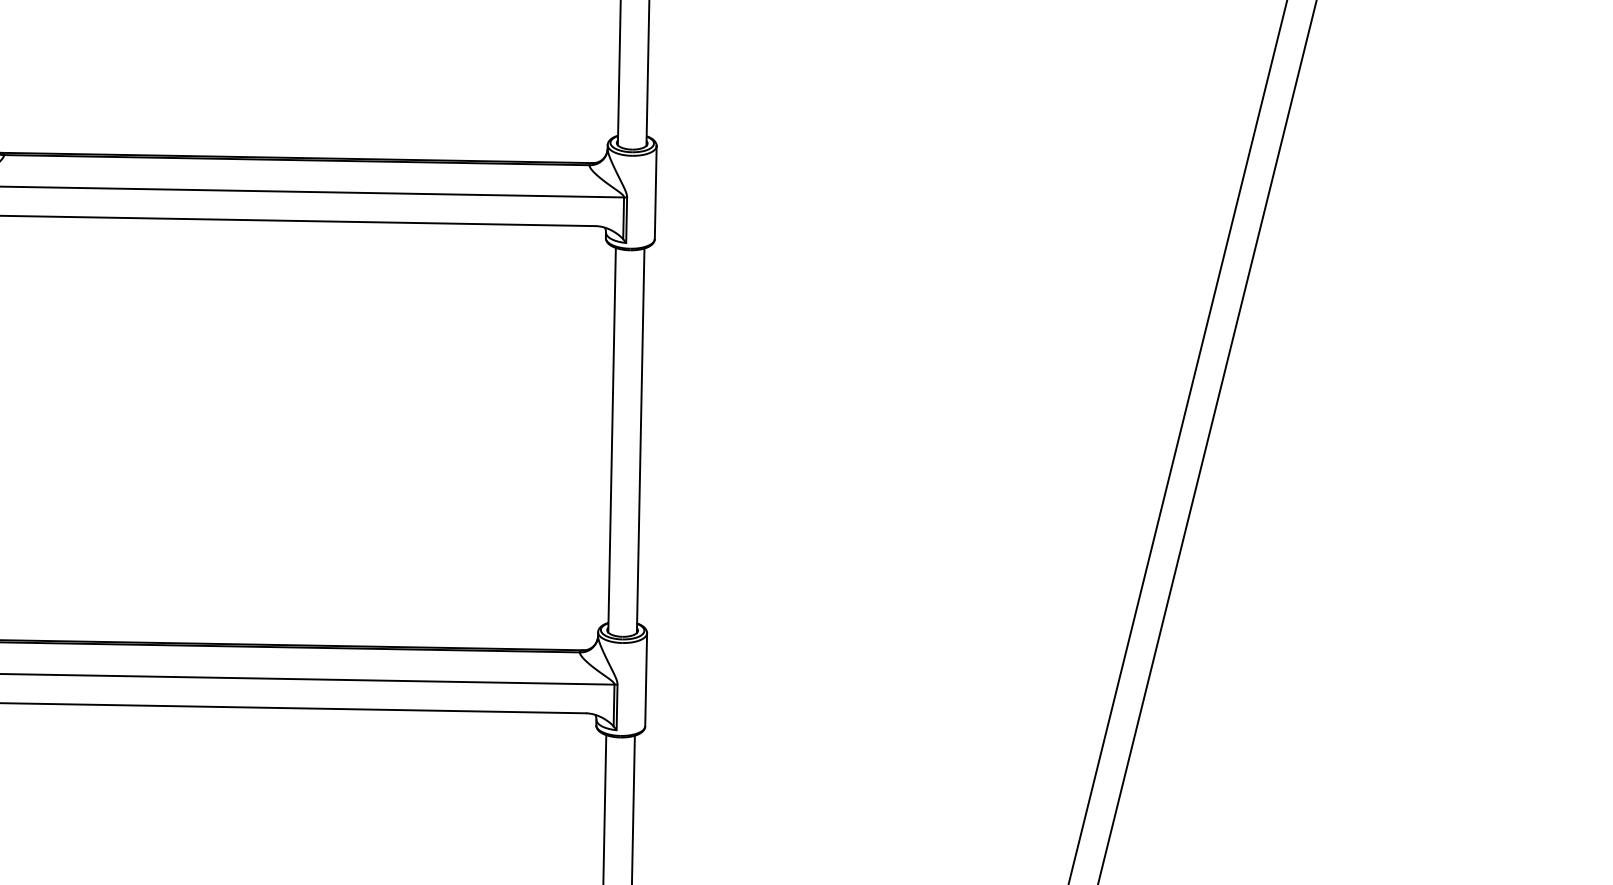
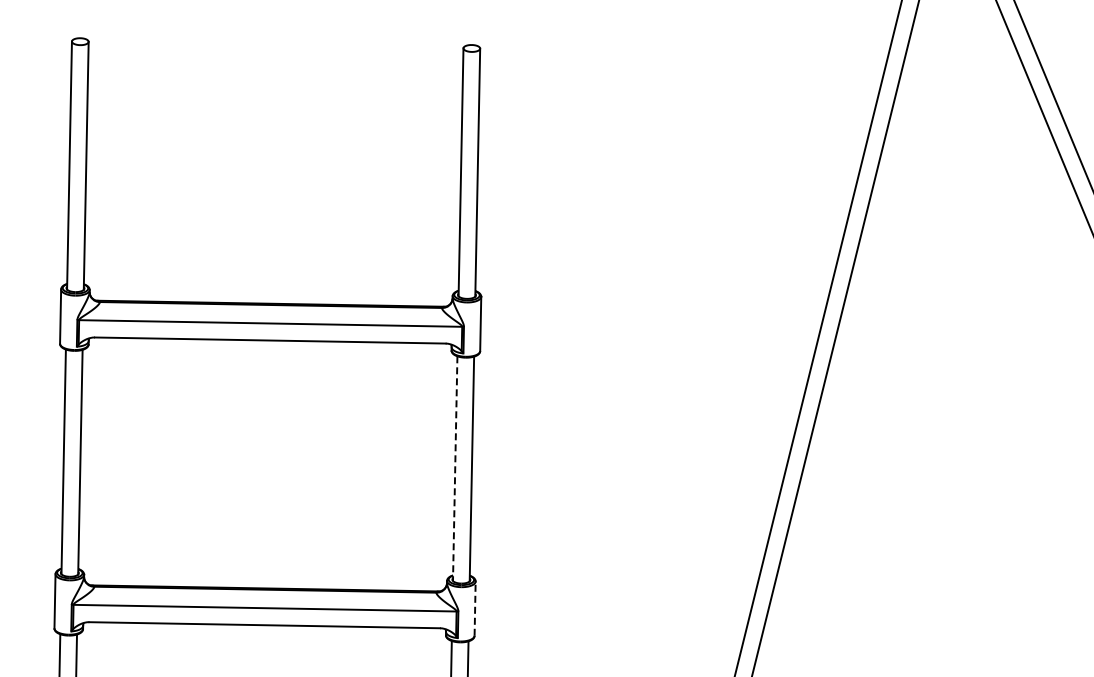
line: (612, 441) -> (455, 469), solid -> dashed
line: (646, 679) -> (475, 608), solid -> dashed

